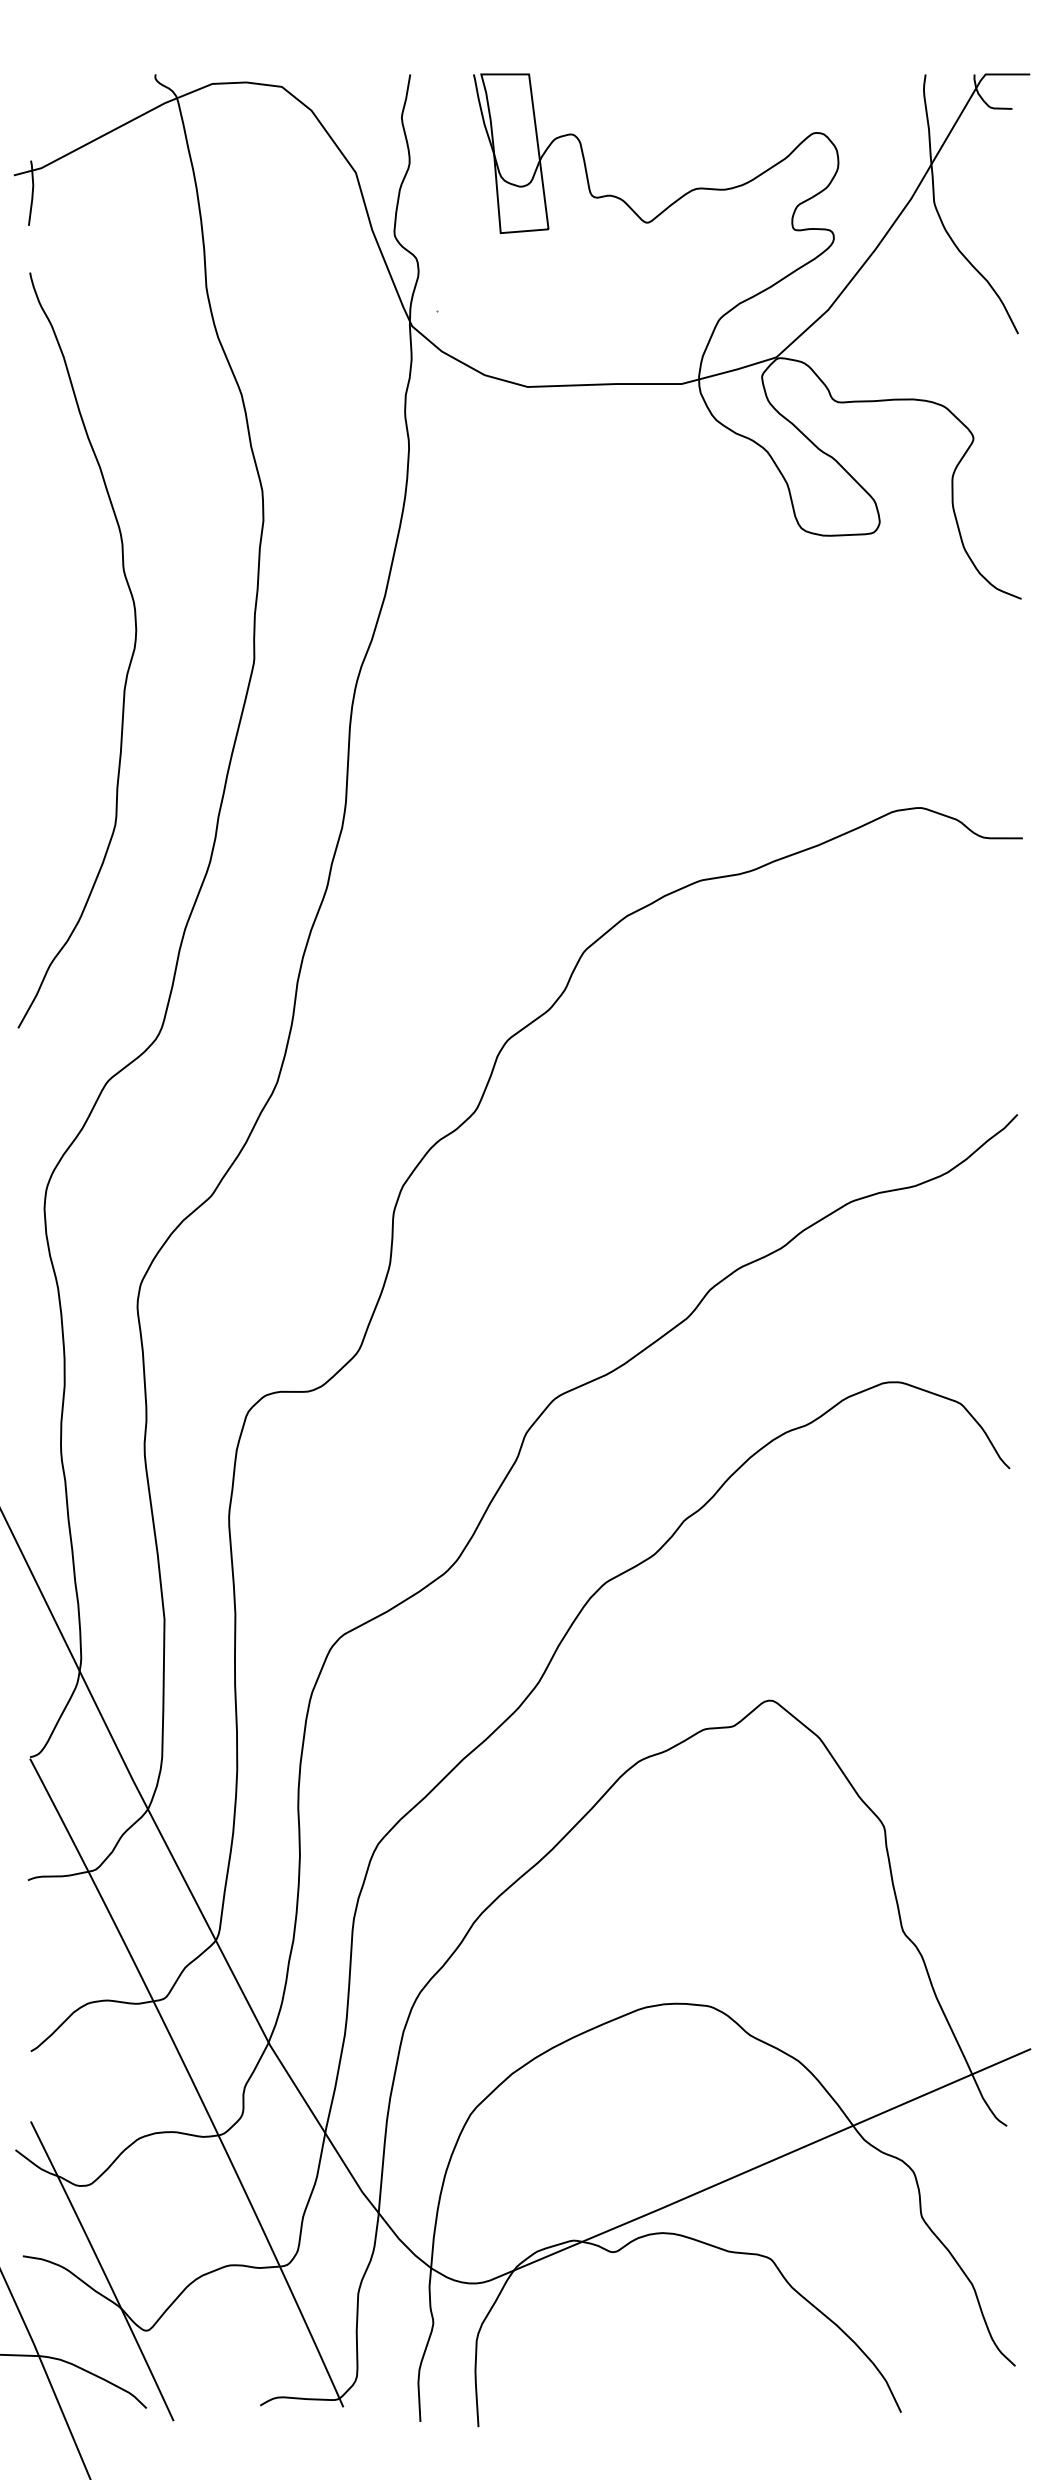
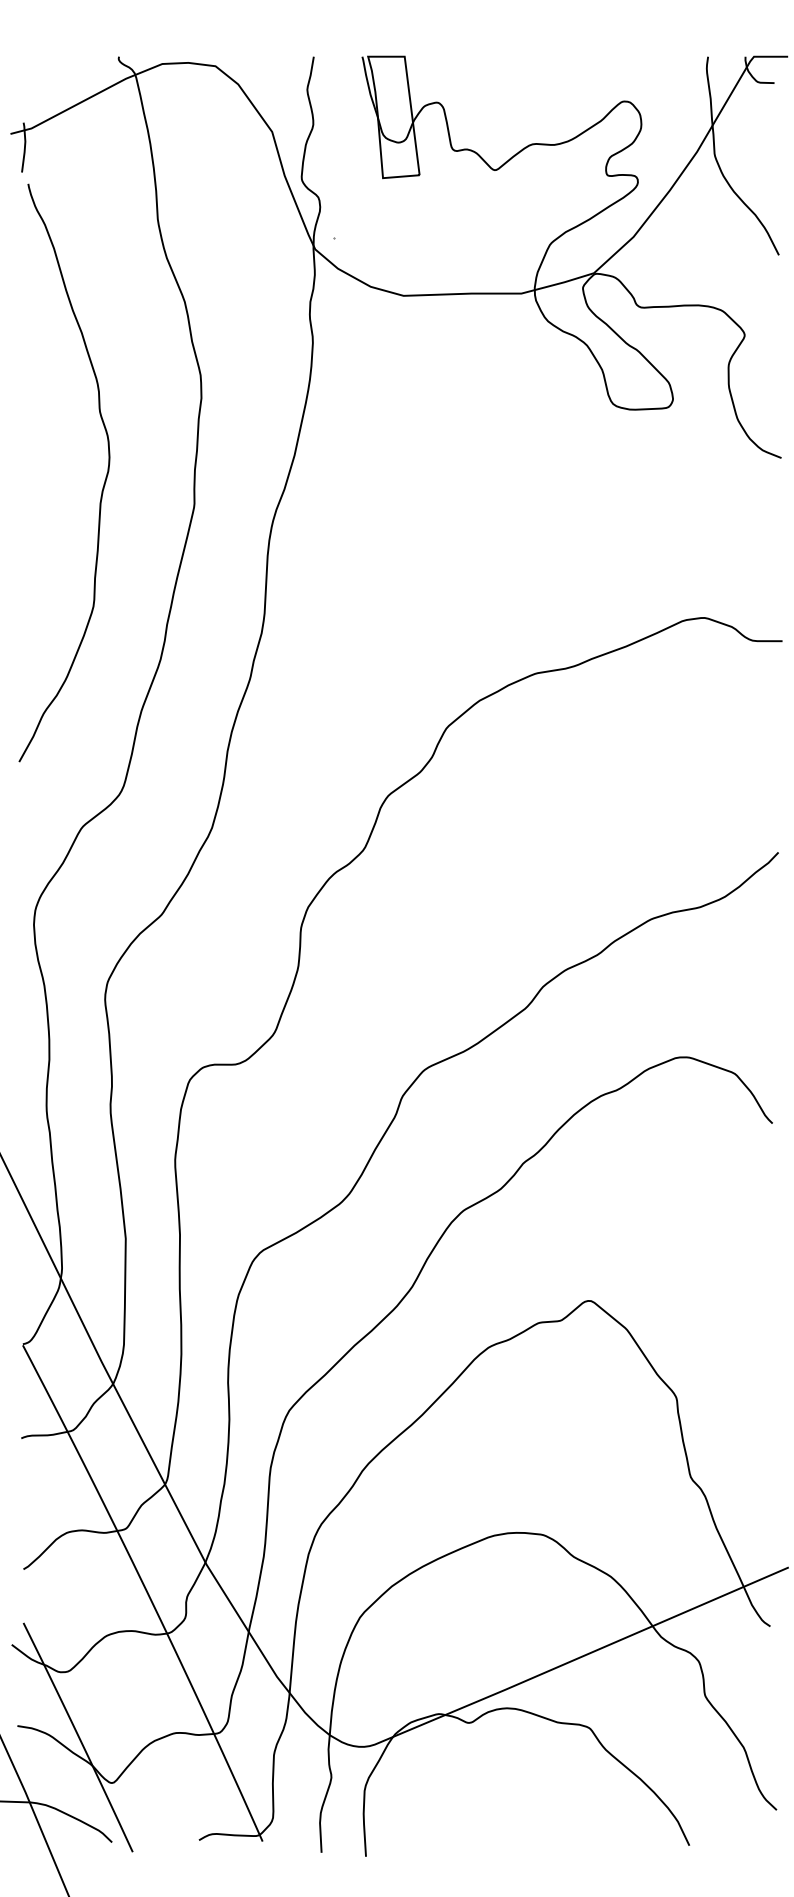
curve: (128, 665) -> (103, 484), moved

